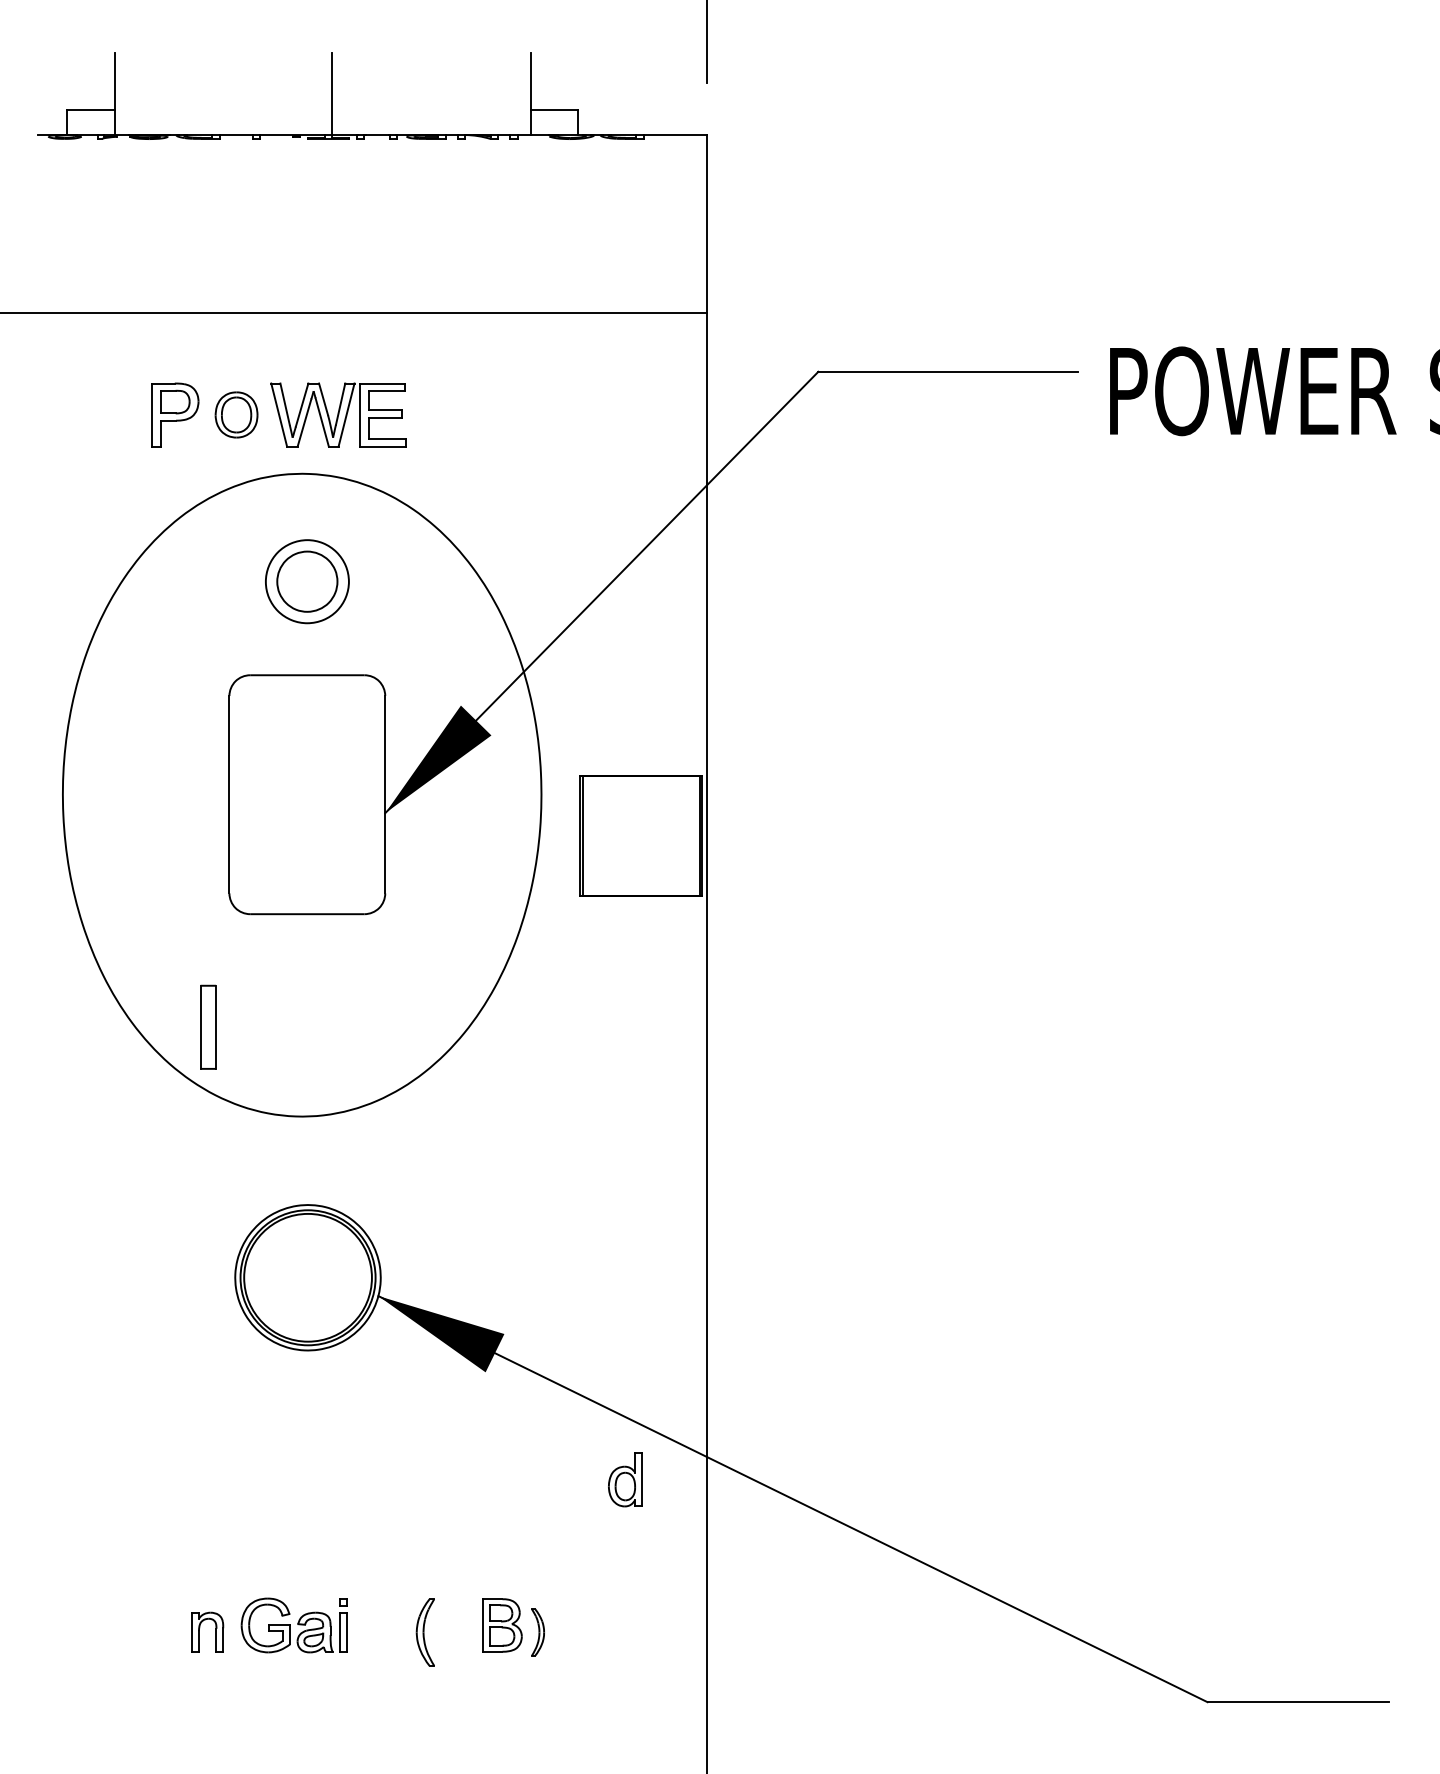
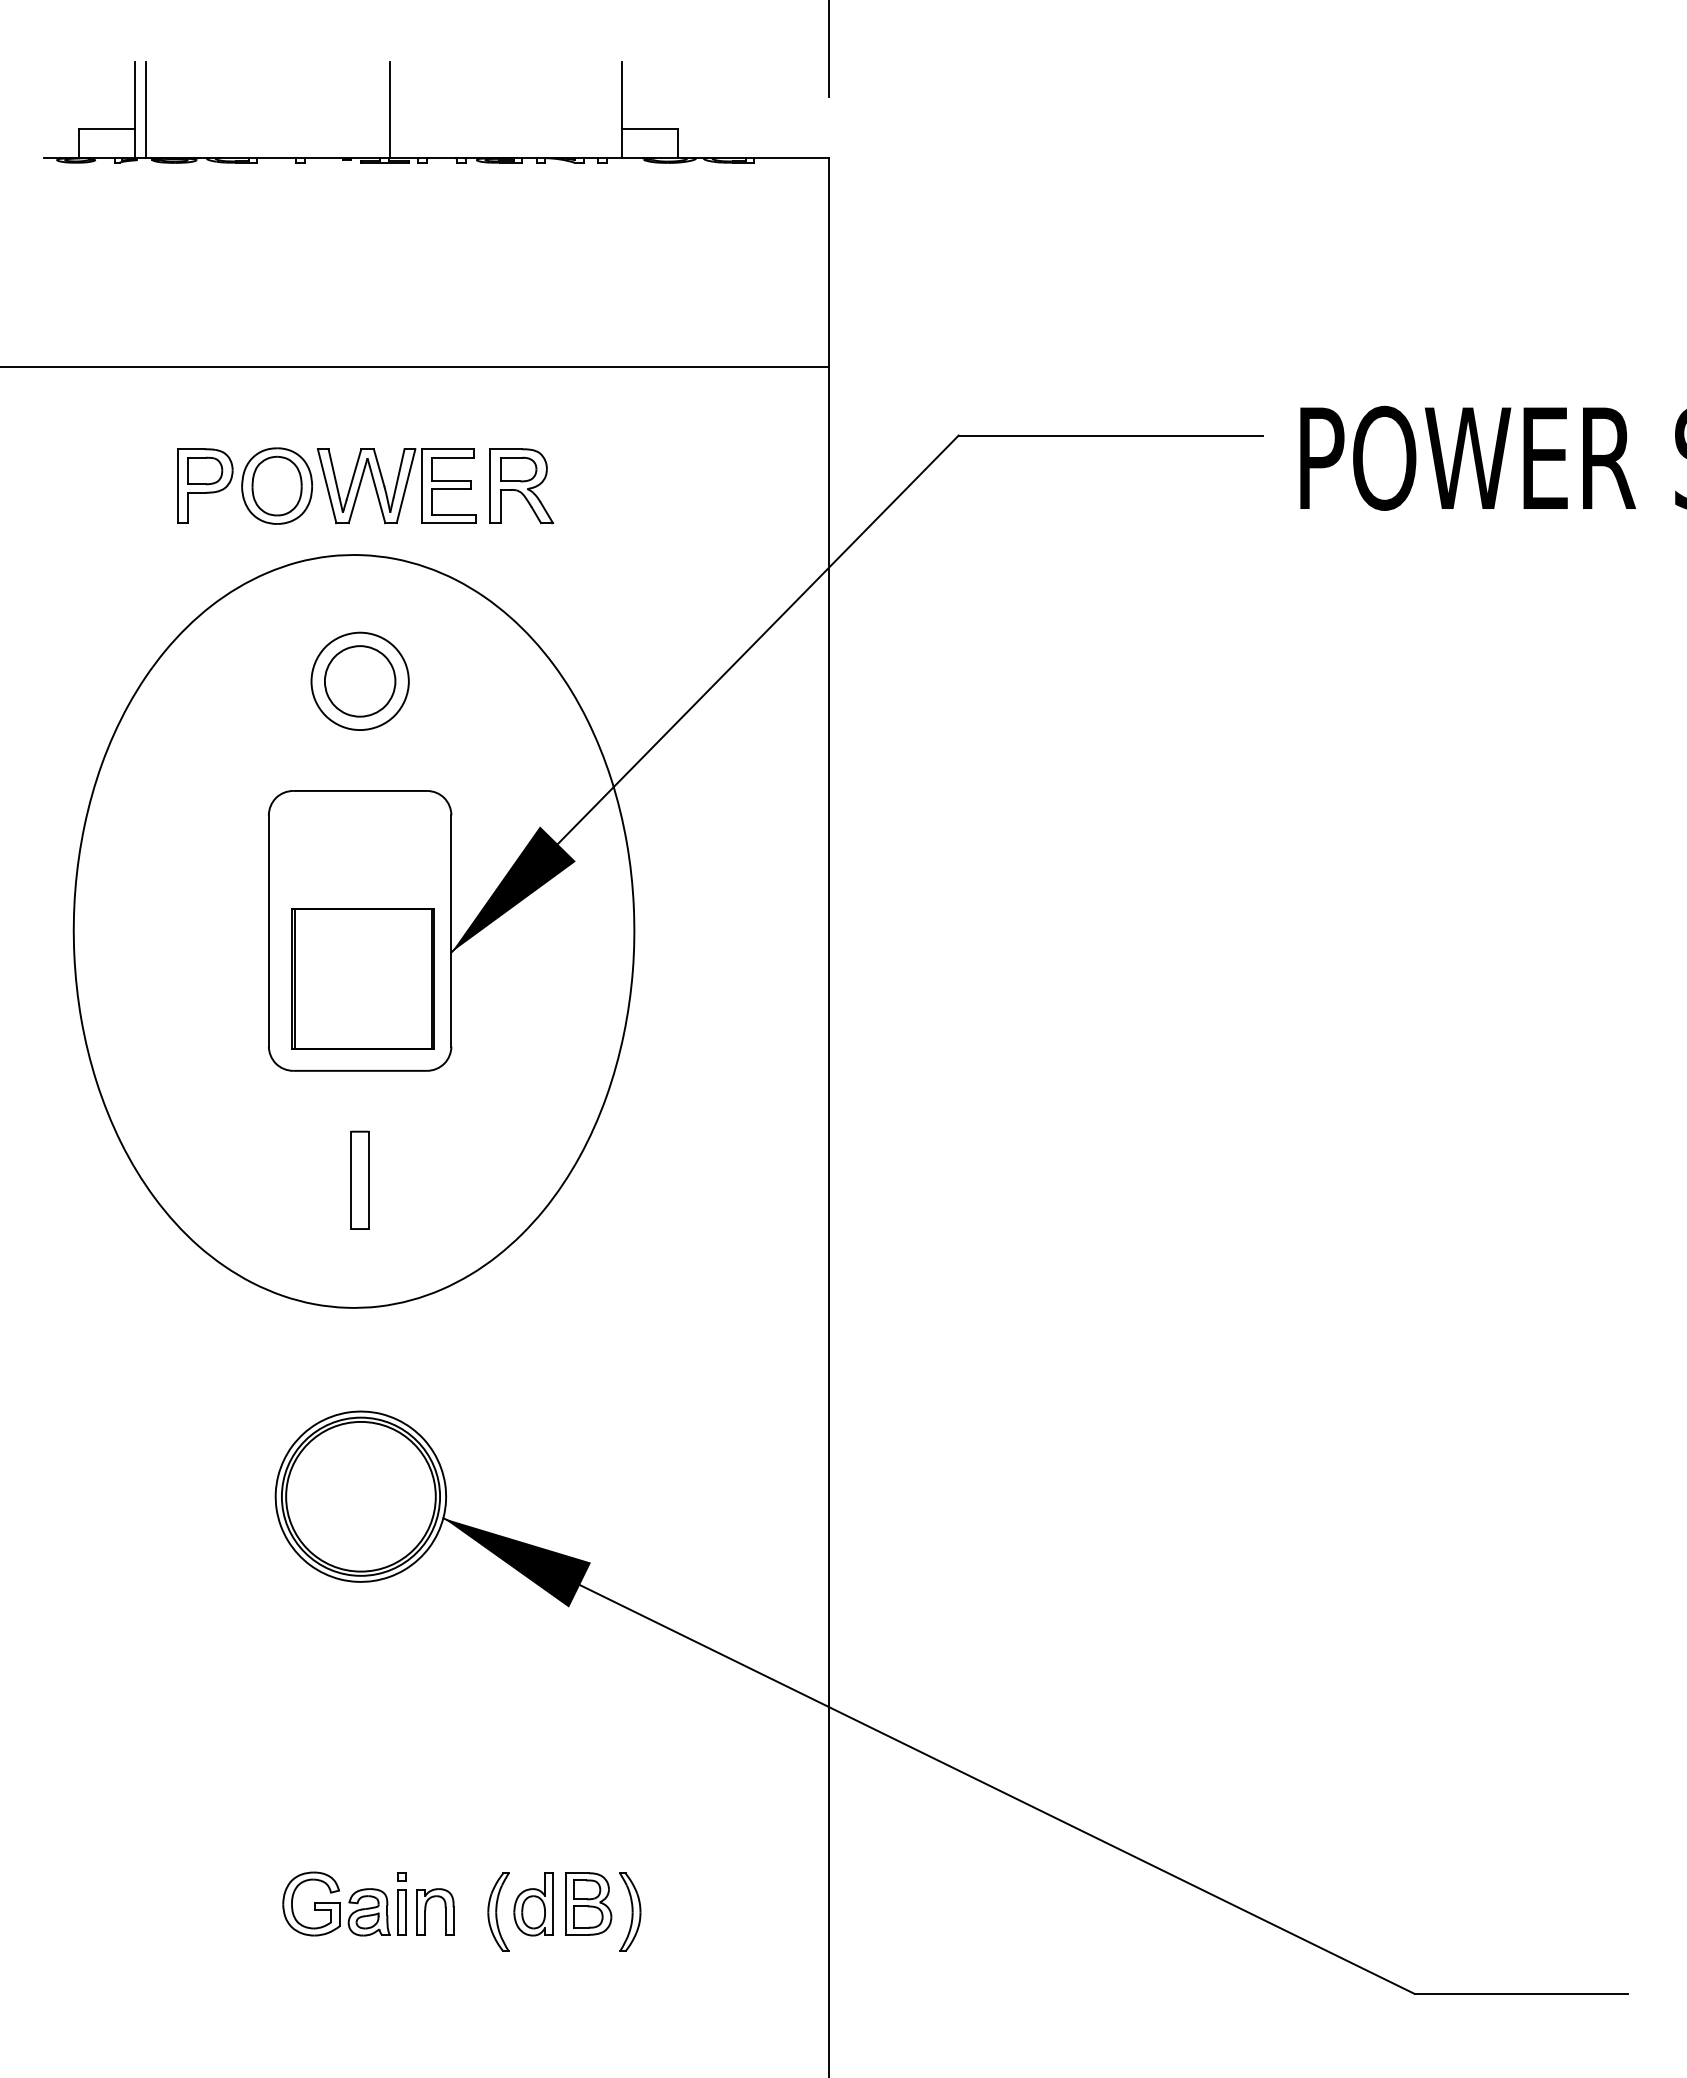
line: (124, 94) -> (145, 110), added
part: (236, 414) -> (277, 485), size x1.43
part: (445, 415) -> (521, 486), added
part: (640, 835) -> (362, 978), moved
part: (207, 1026) -> (359, 1179), moved
part: (625, 1479) -> (533, 1904), moved
part: (200, 1630) -> (426, 1910), moved
part: (538, 1631) -> (630, 1911), size x1.43

